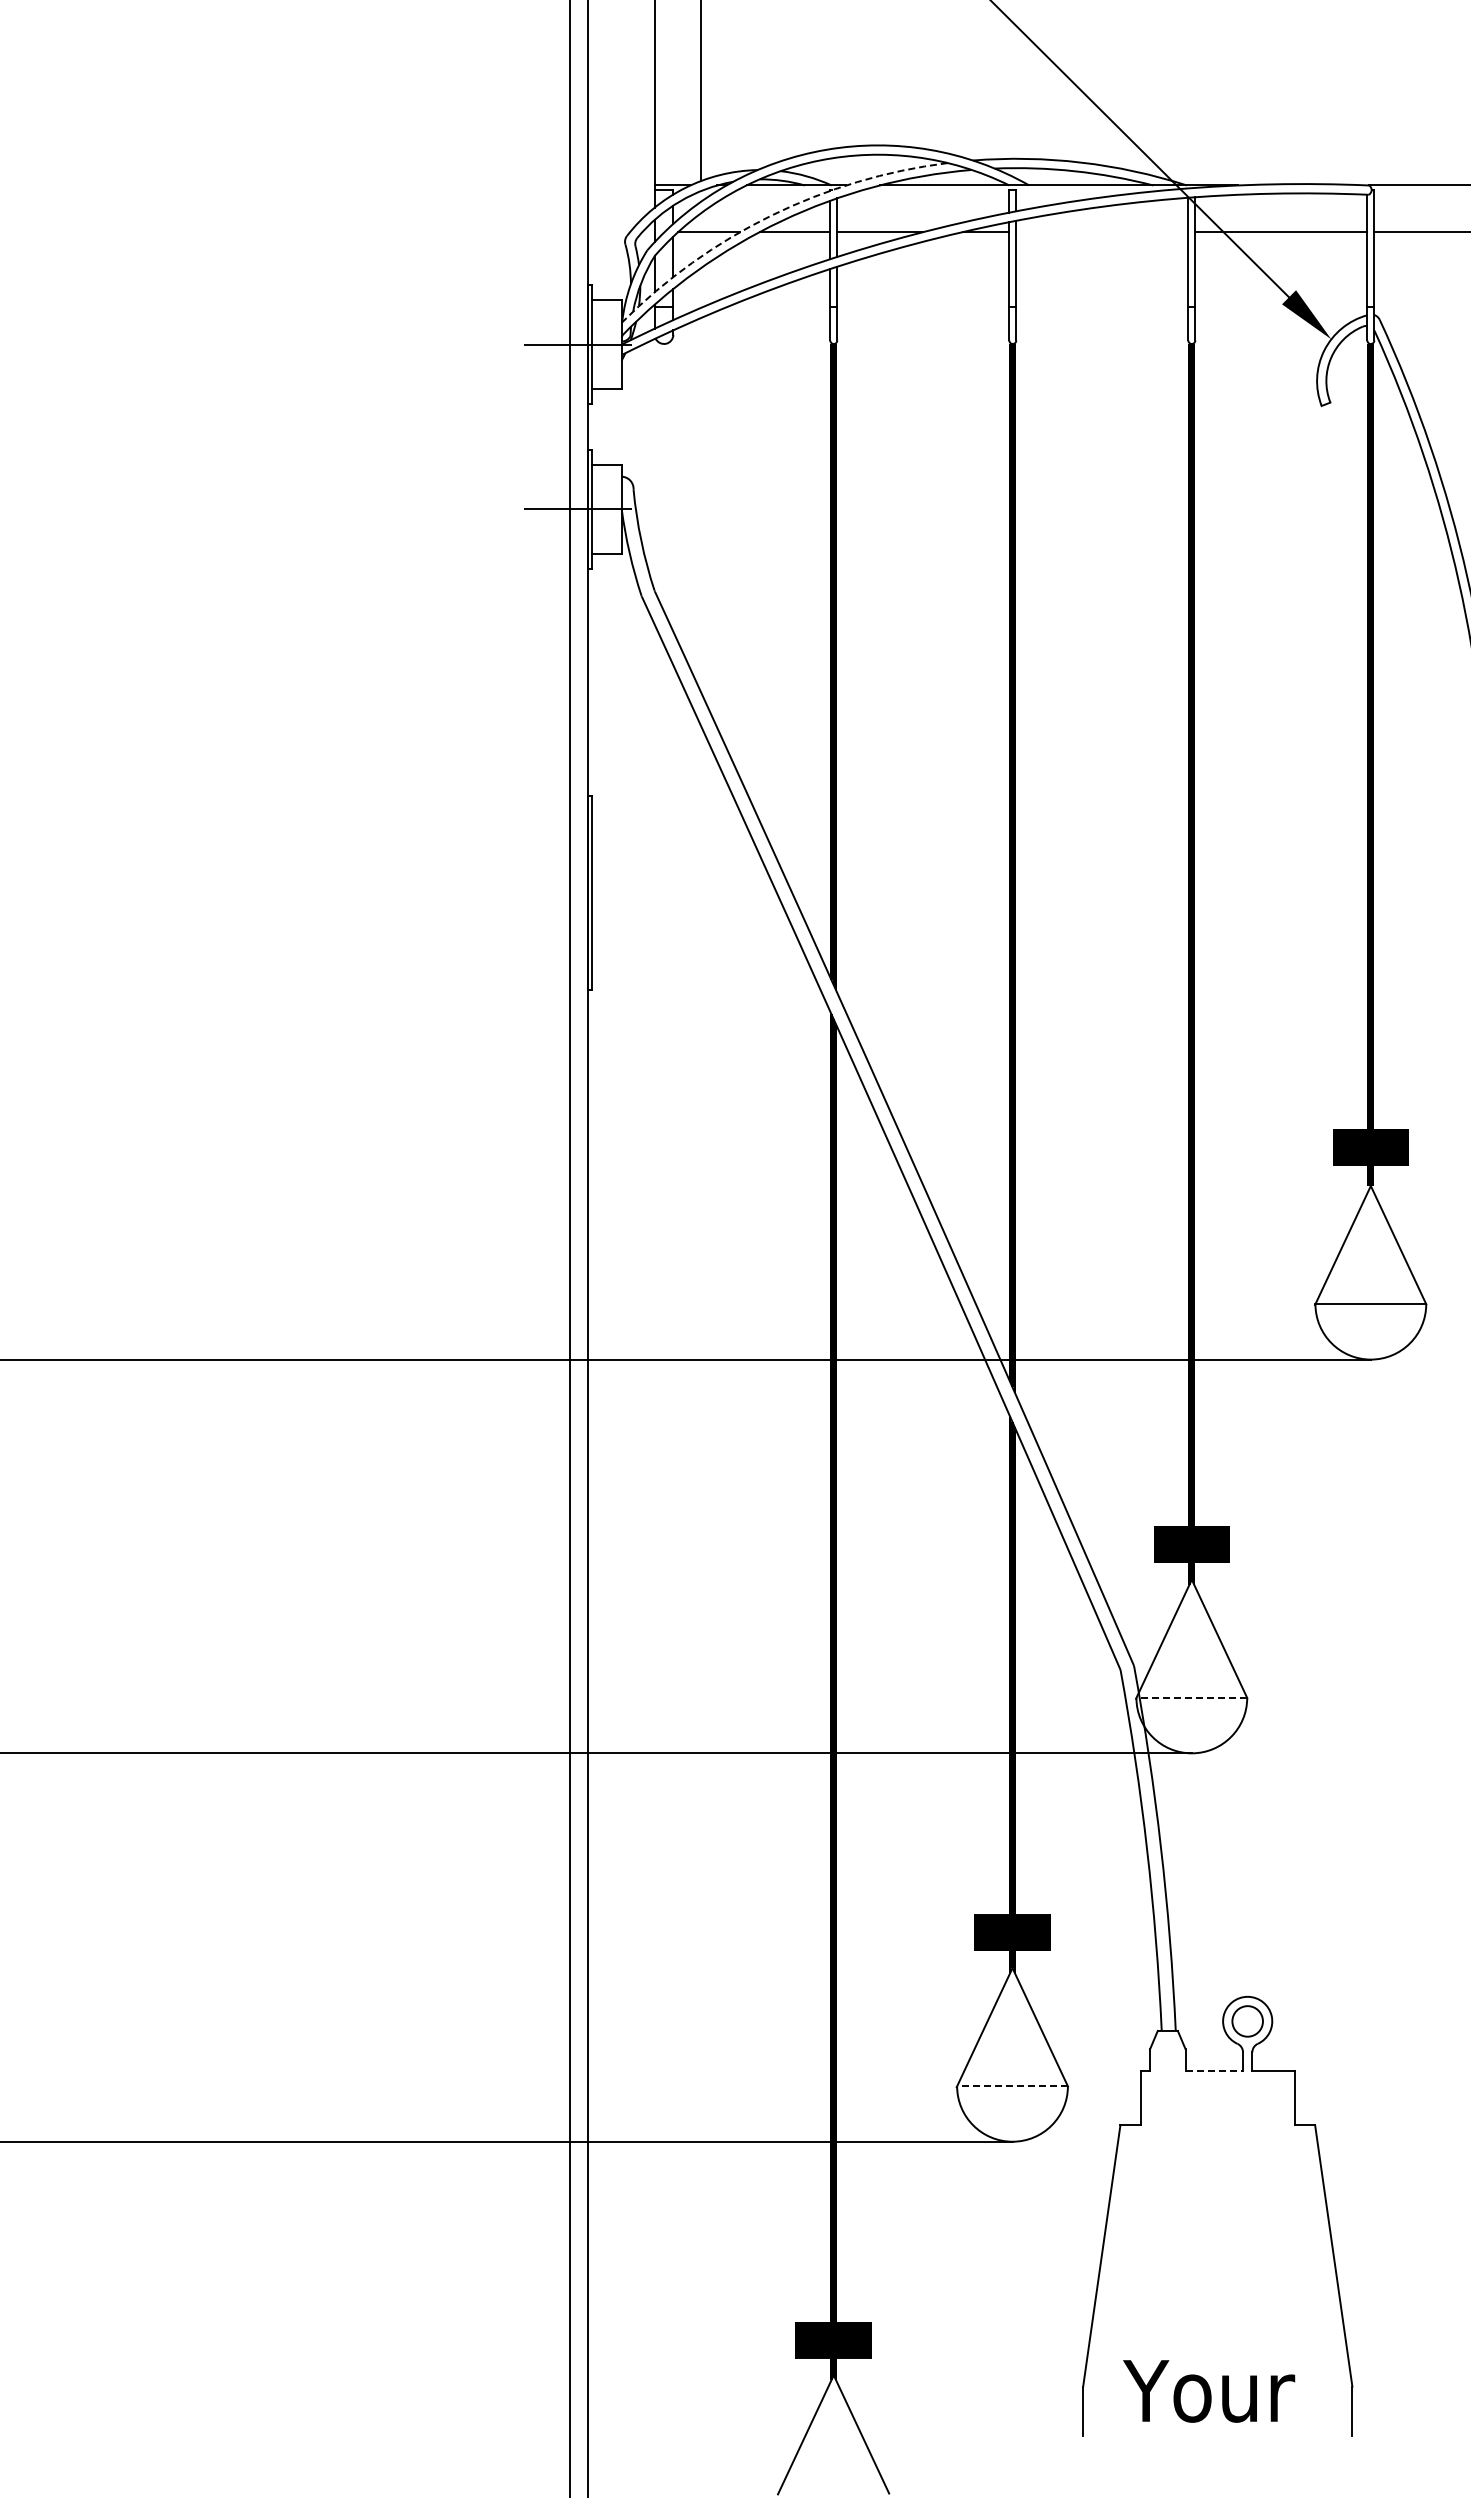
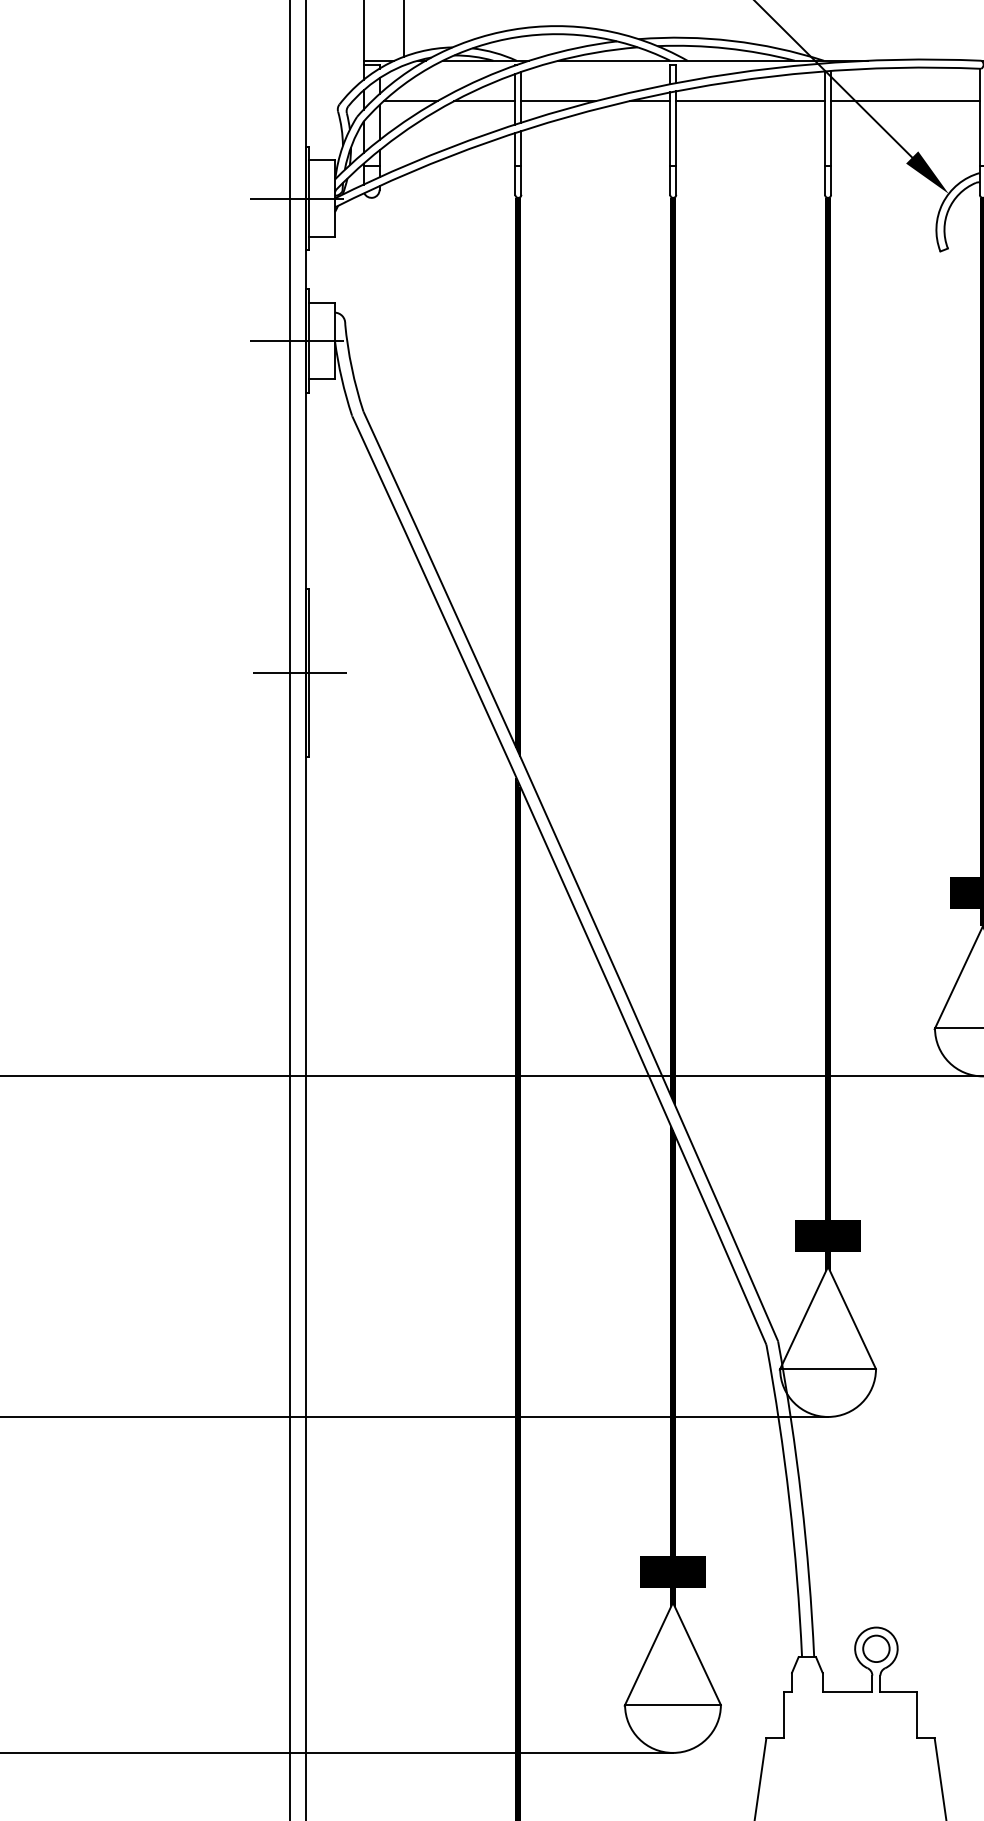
arc: (771, 215) -> (464, 86), dashed -> solid
line: (1102, 232) -> (750, 101), added
line: (580, 893) -> (299, 673), added
line: (1191, 1697) -> (827, 1368), dashed -> solid
line: (1214, 2070) -> (847, 1691), dashed -> solid
line: (1012, 2086) -> (672, 1705), dashed -> solid

